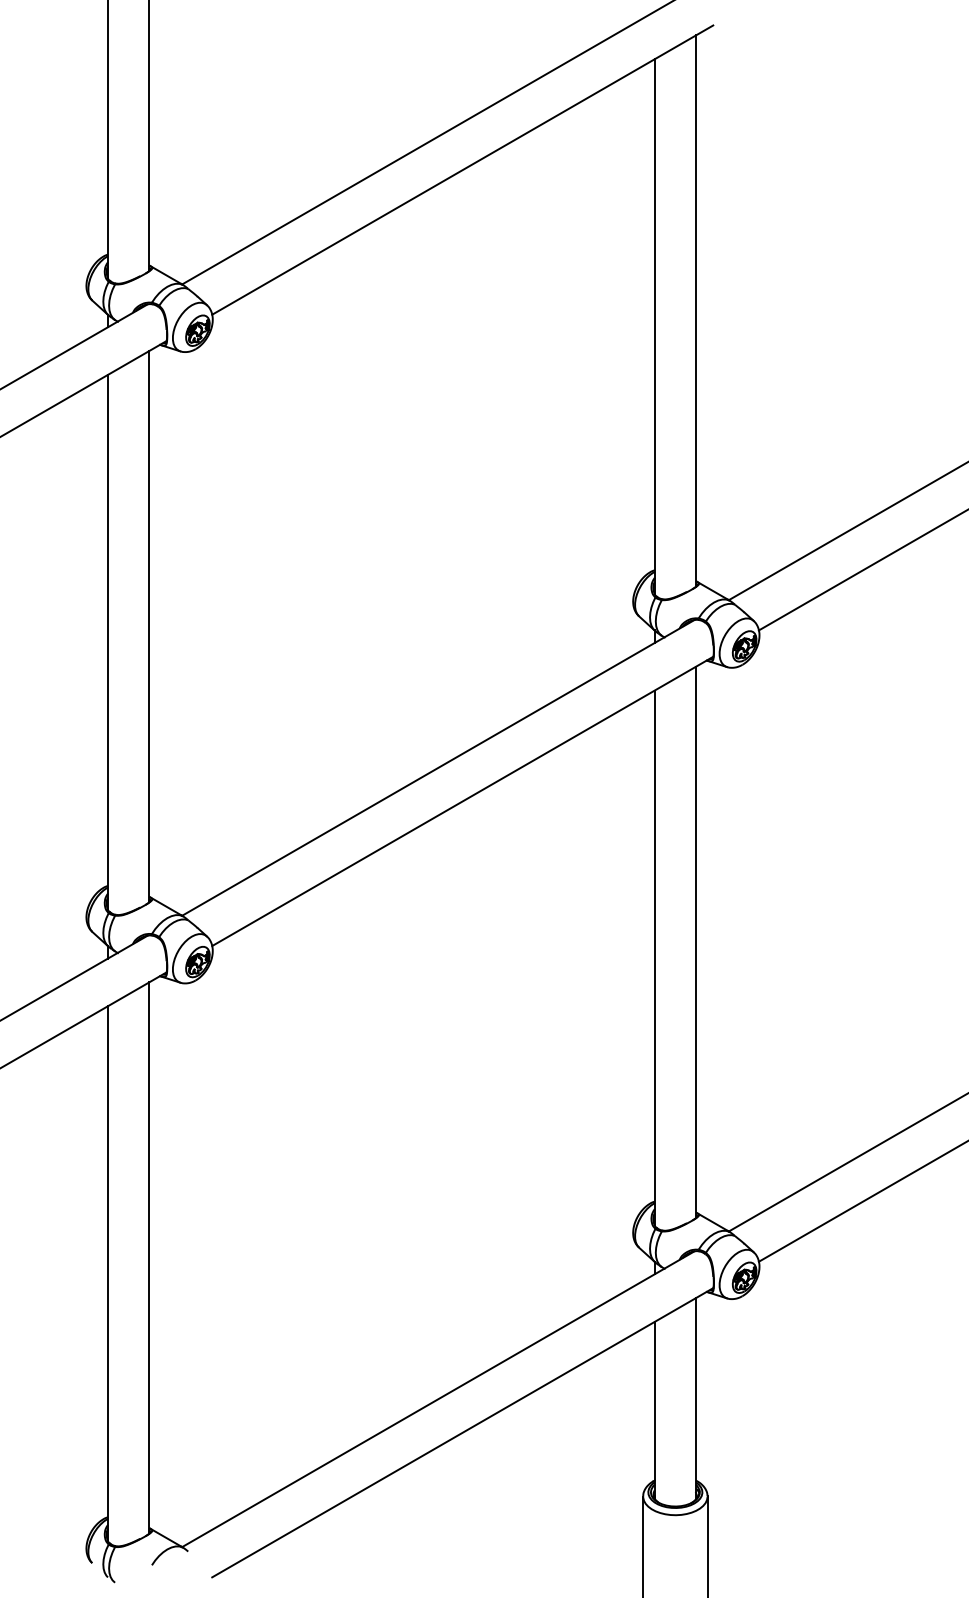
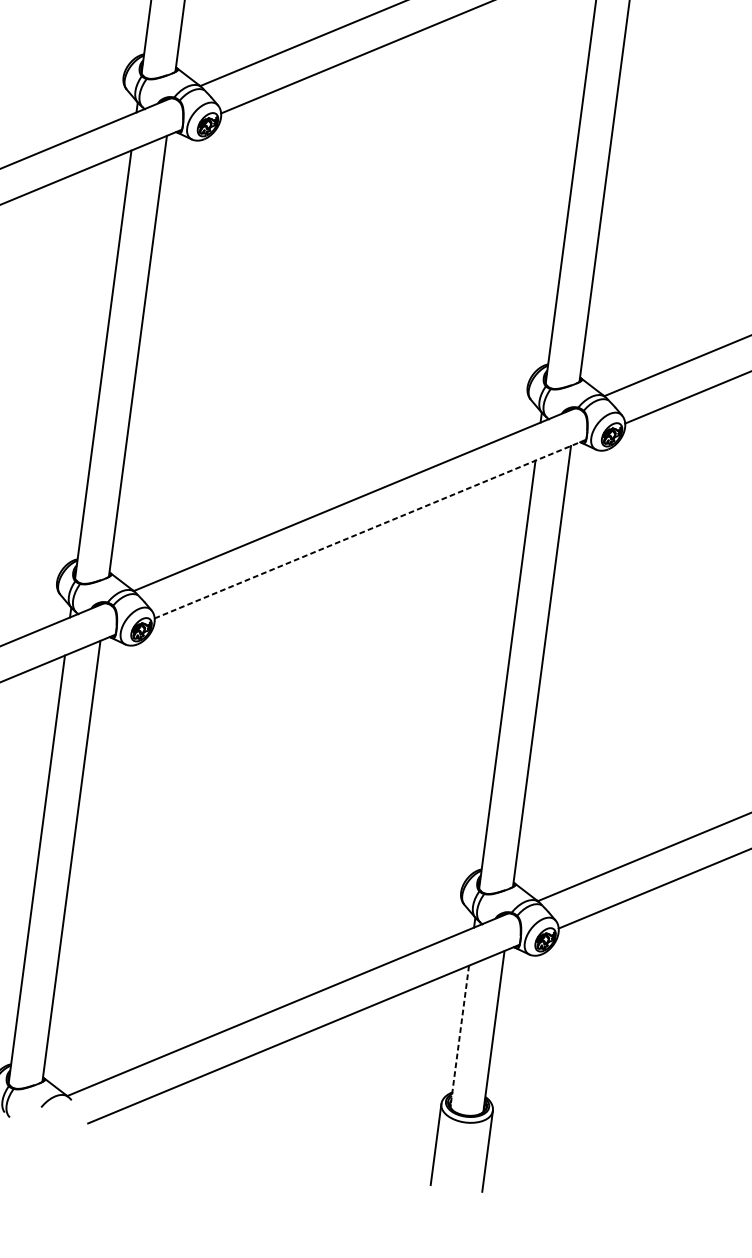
line: (463, 801) -> (370, 529), solid -> dashed
line: (654, 1410) -> (459, 1036), solid -> dashed

